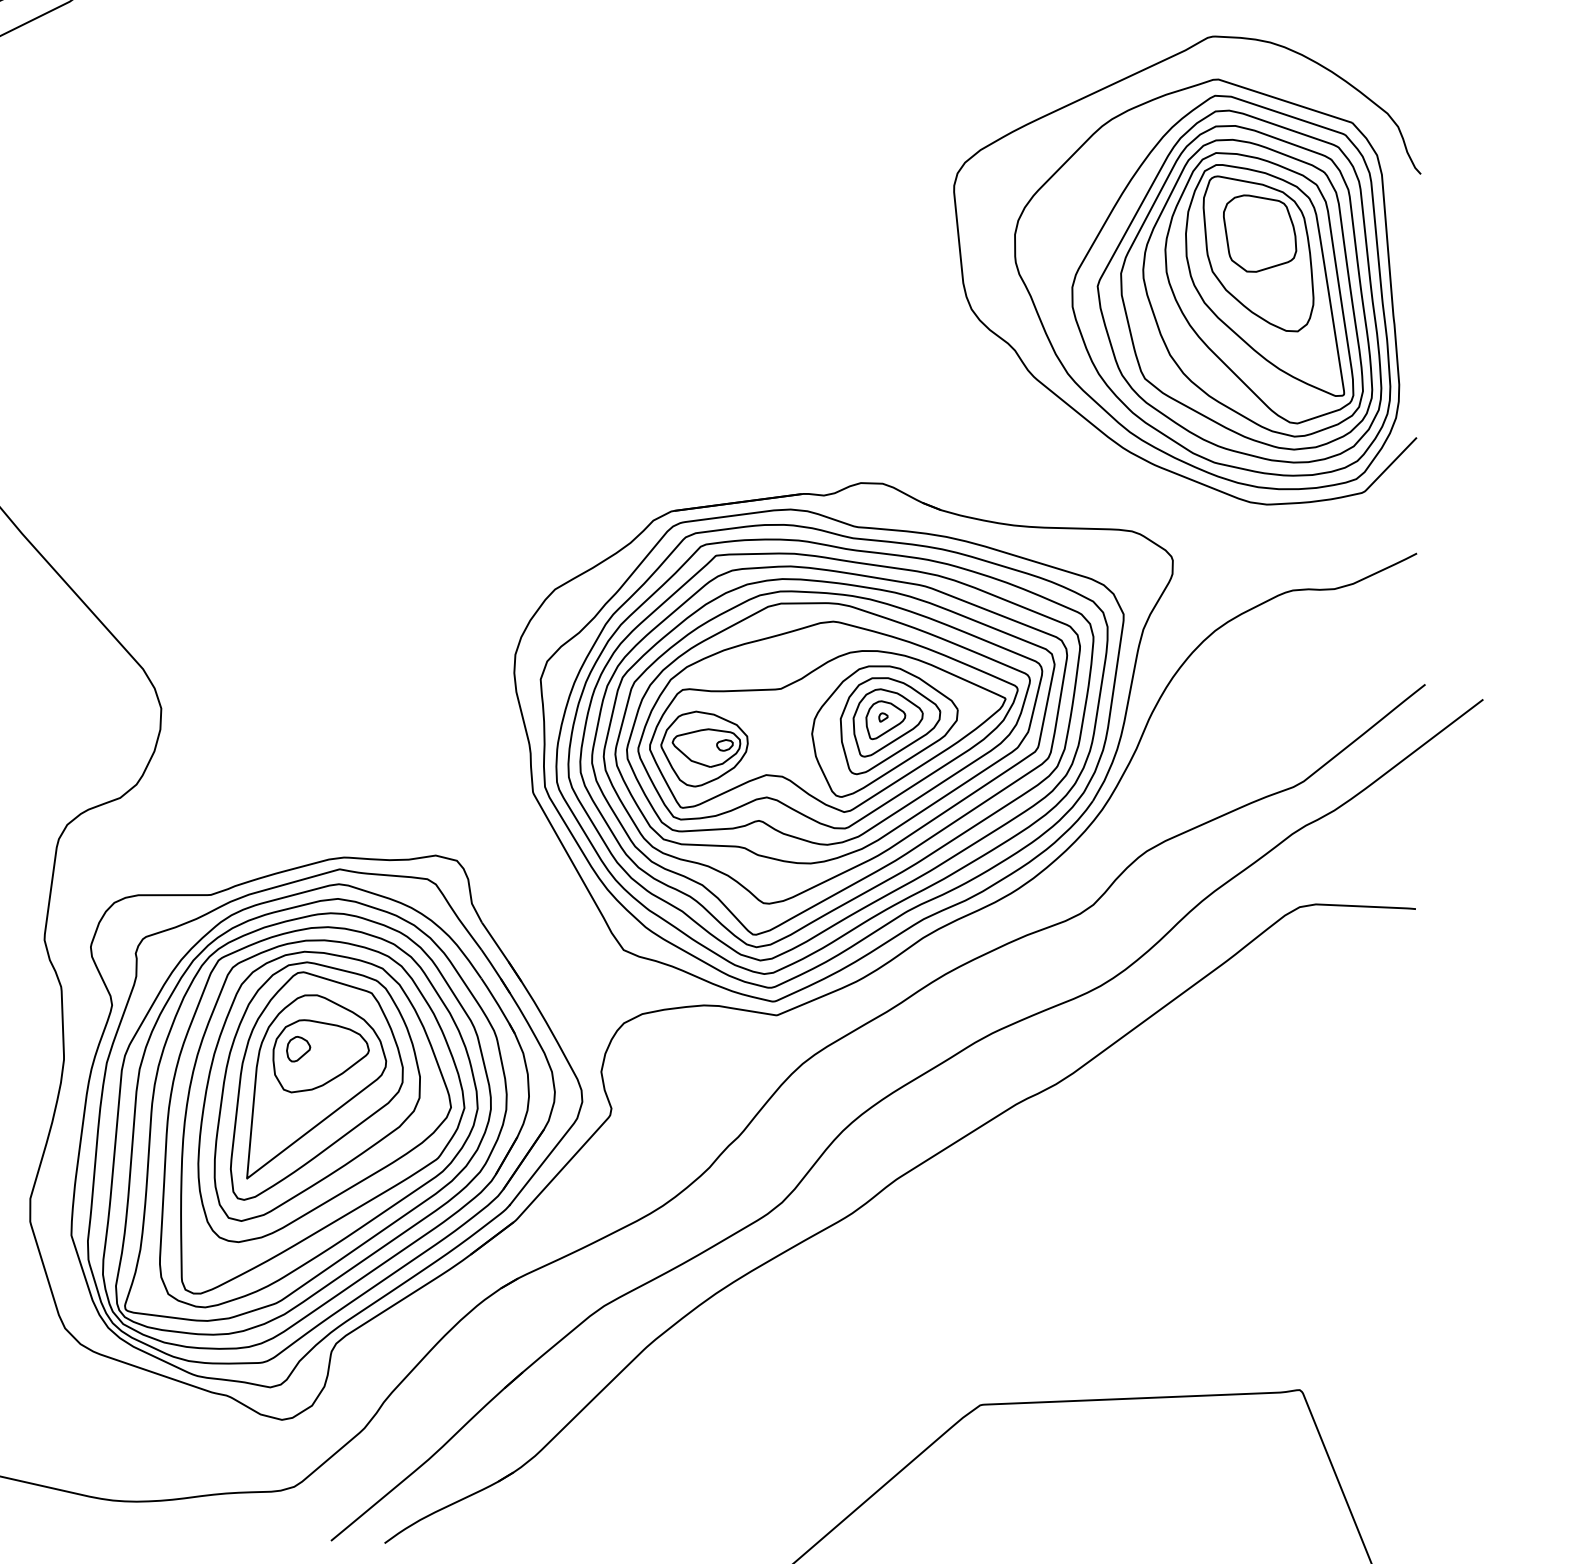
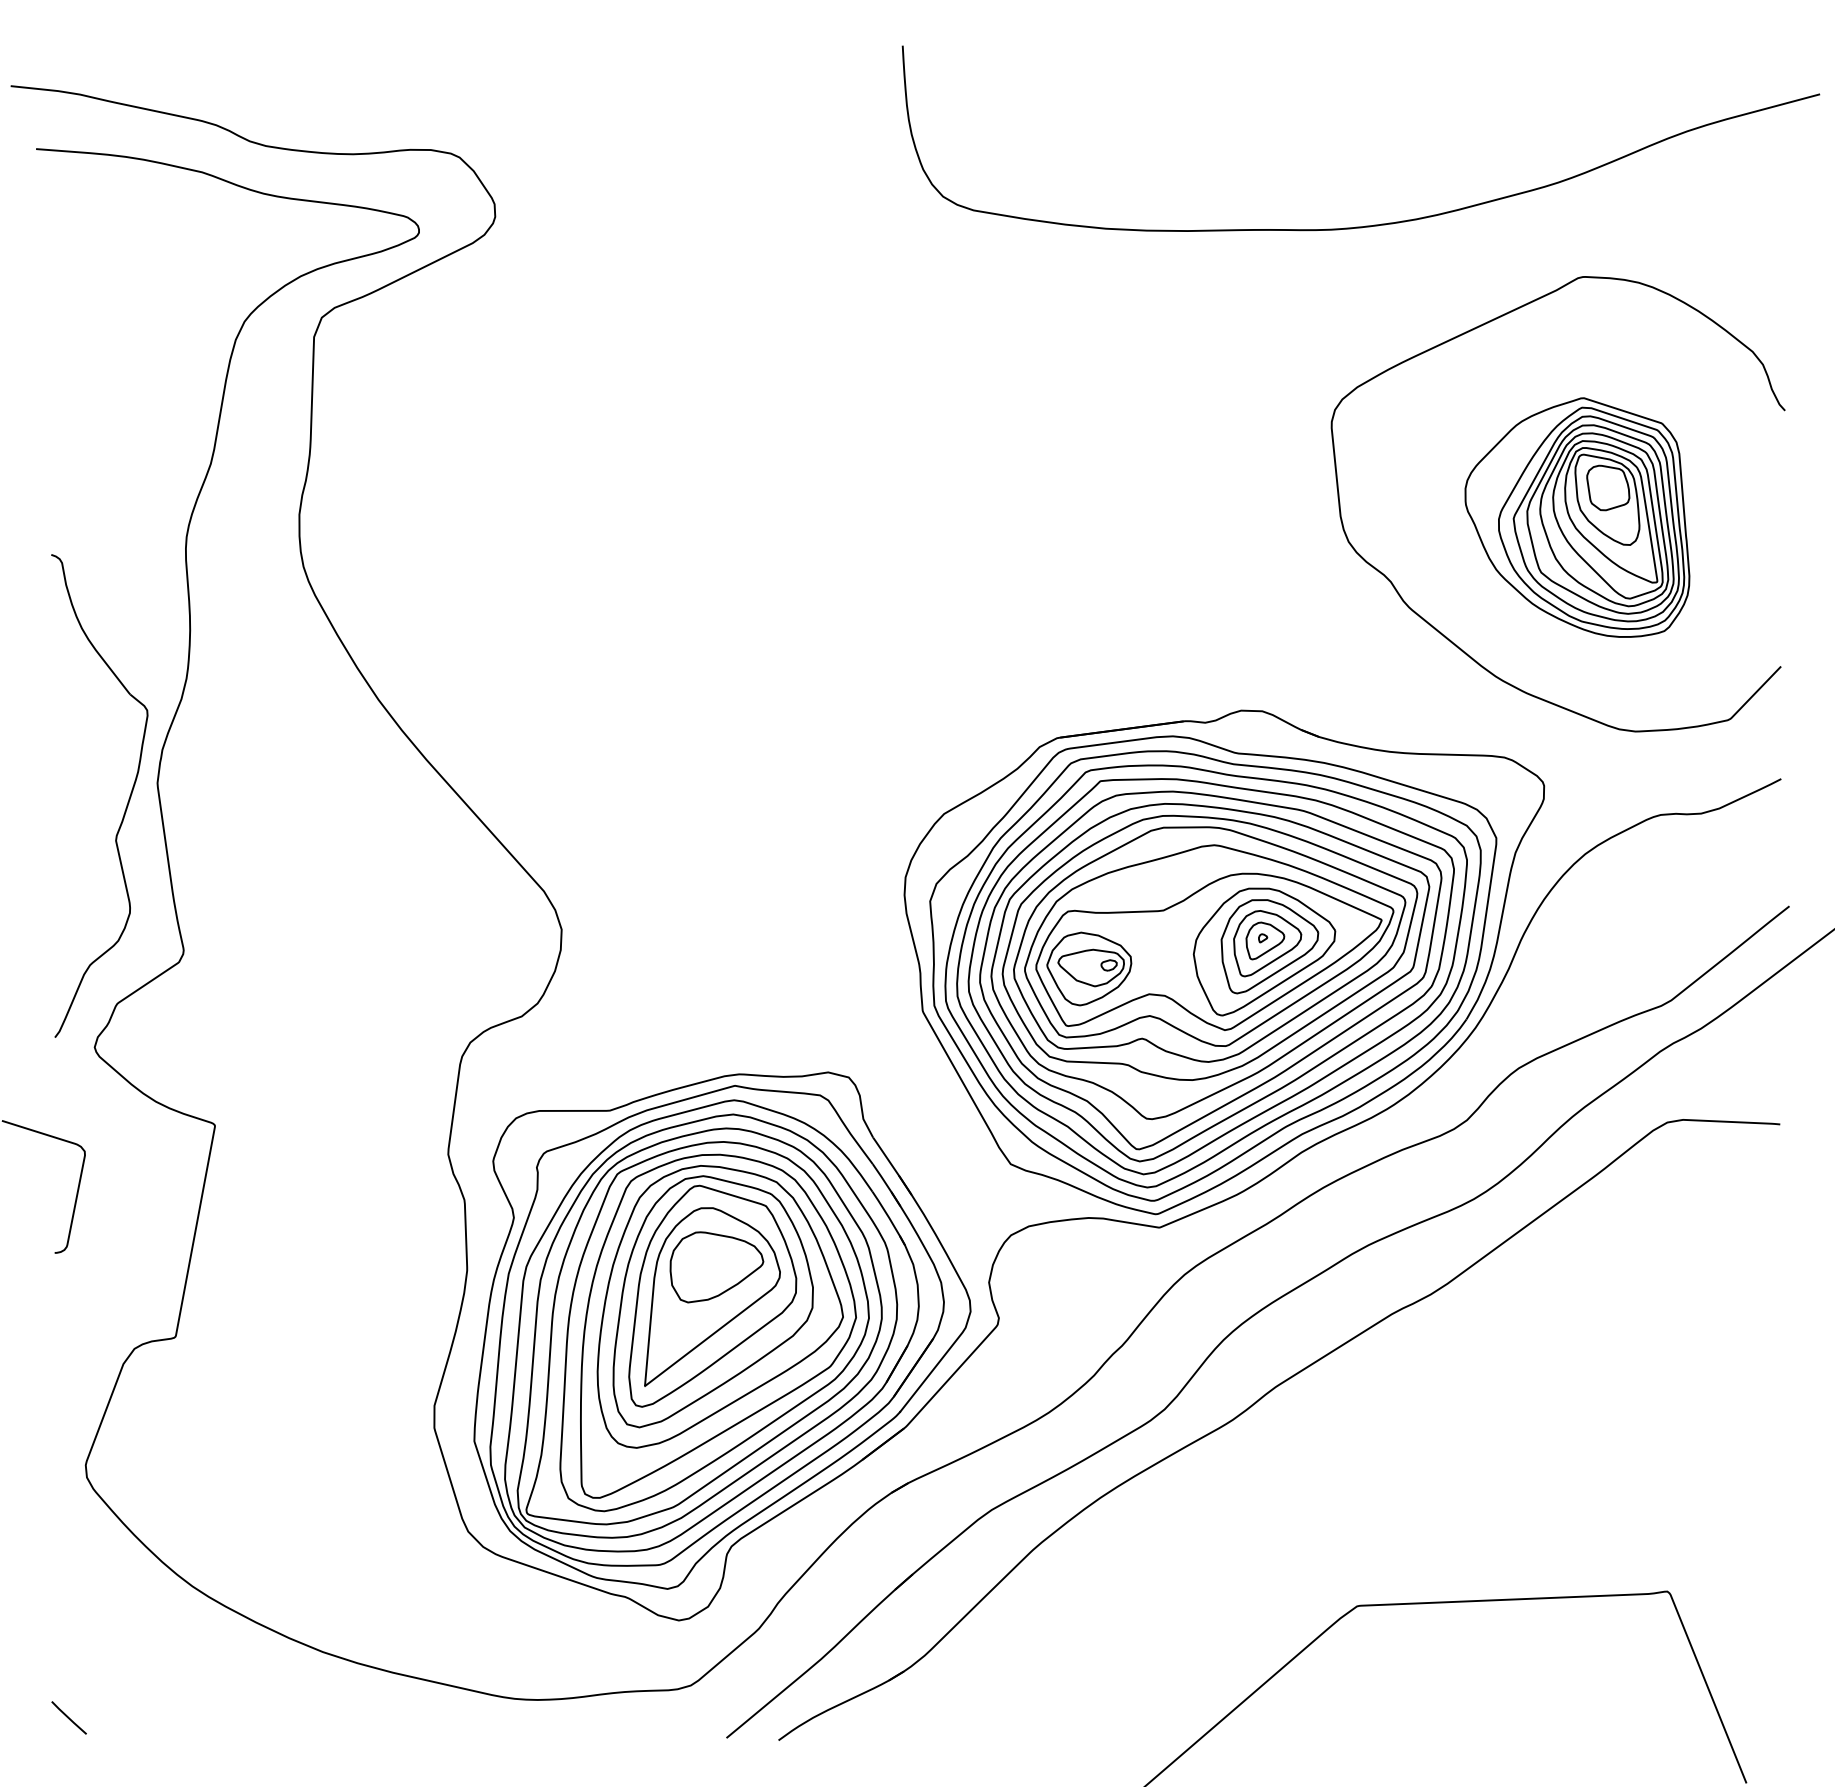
part: (1207, 284) -> (1577, 517), size x0.6
part: (298, 1049) -> (694, 1260), removed

